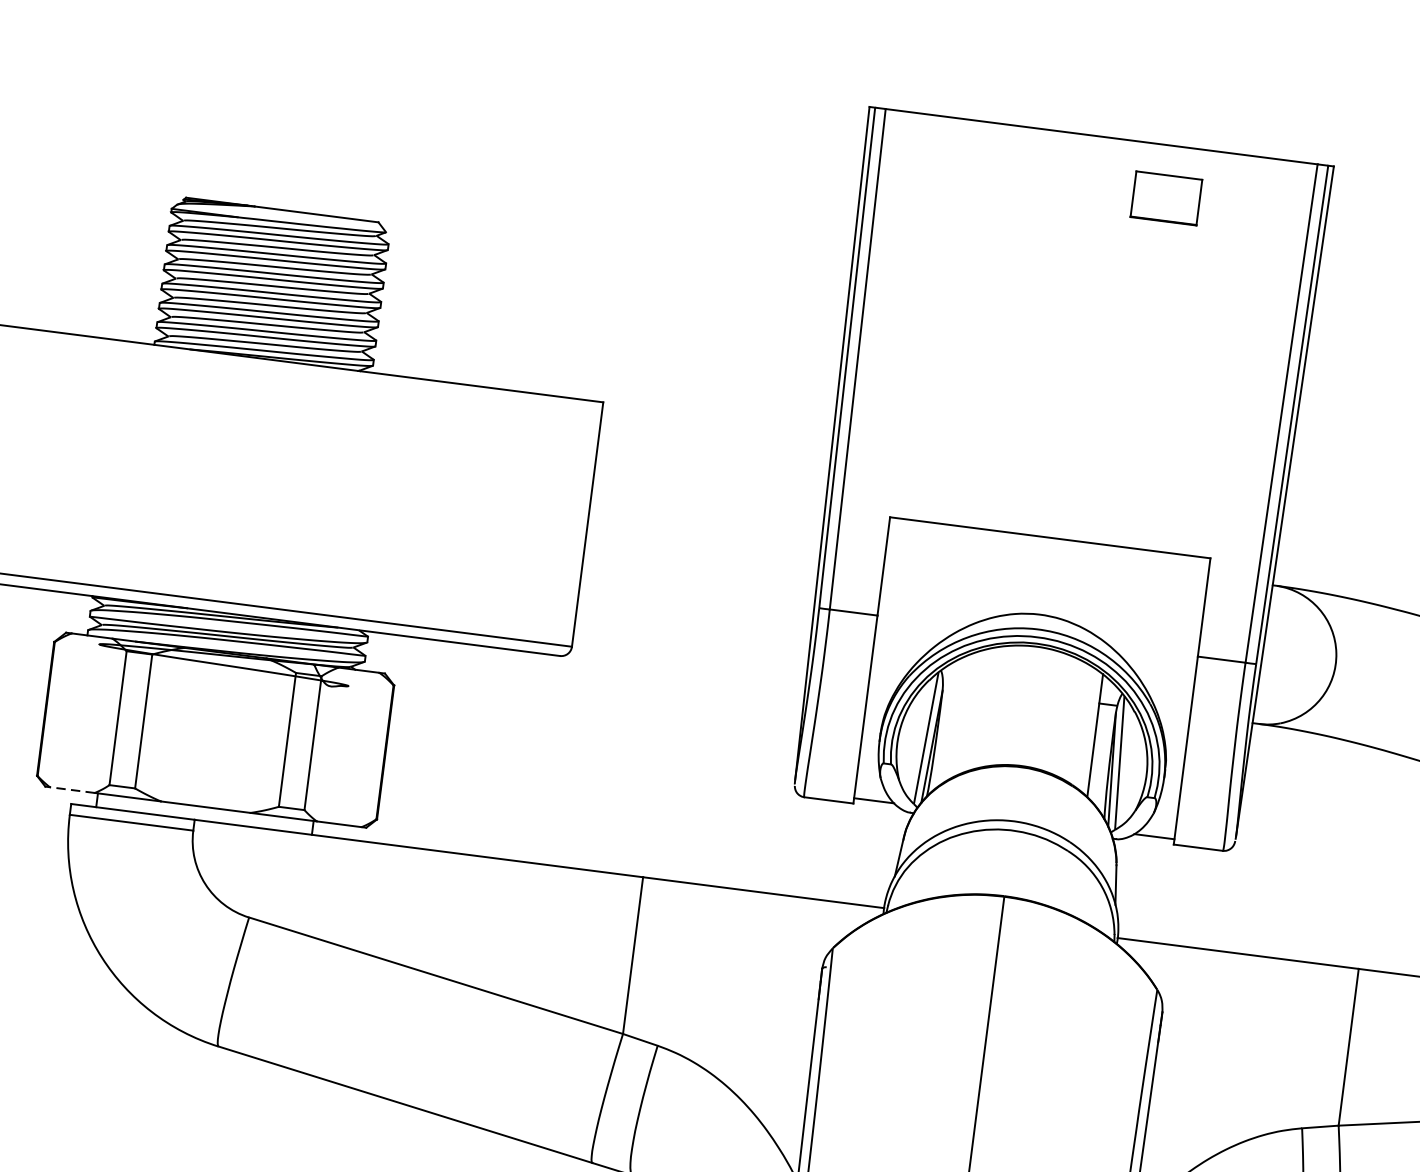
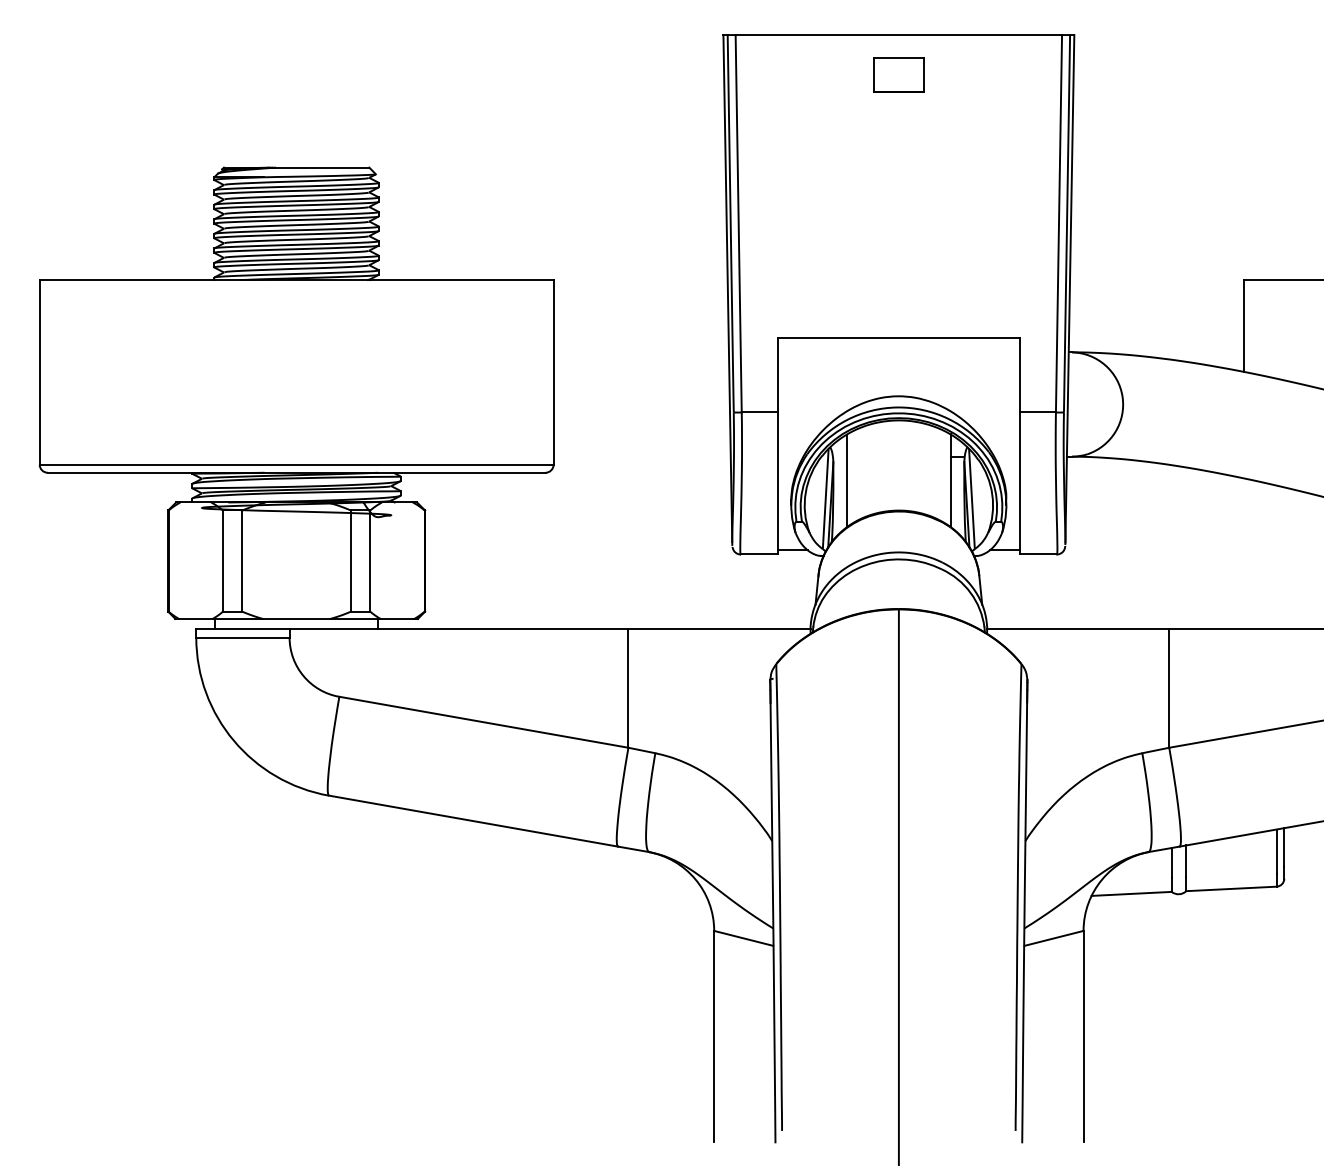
part: (1165, 197) -> (898, 74), moved
line: (956, 717) -> (846, 480), added
line: (72, 789) -> (195, 618), dashed -> solid

